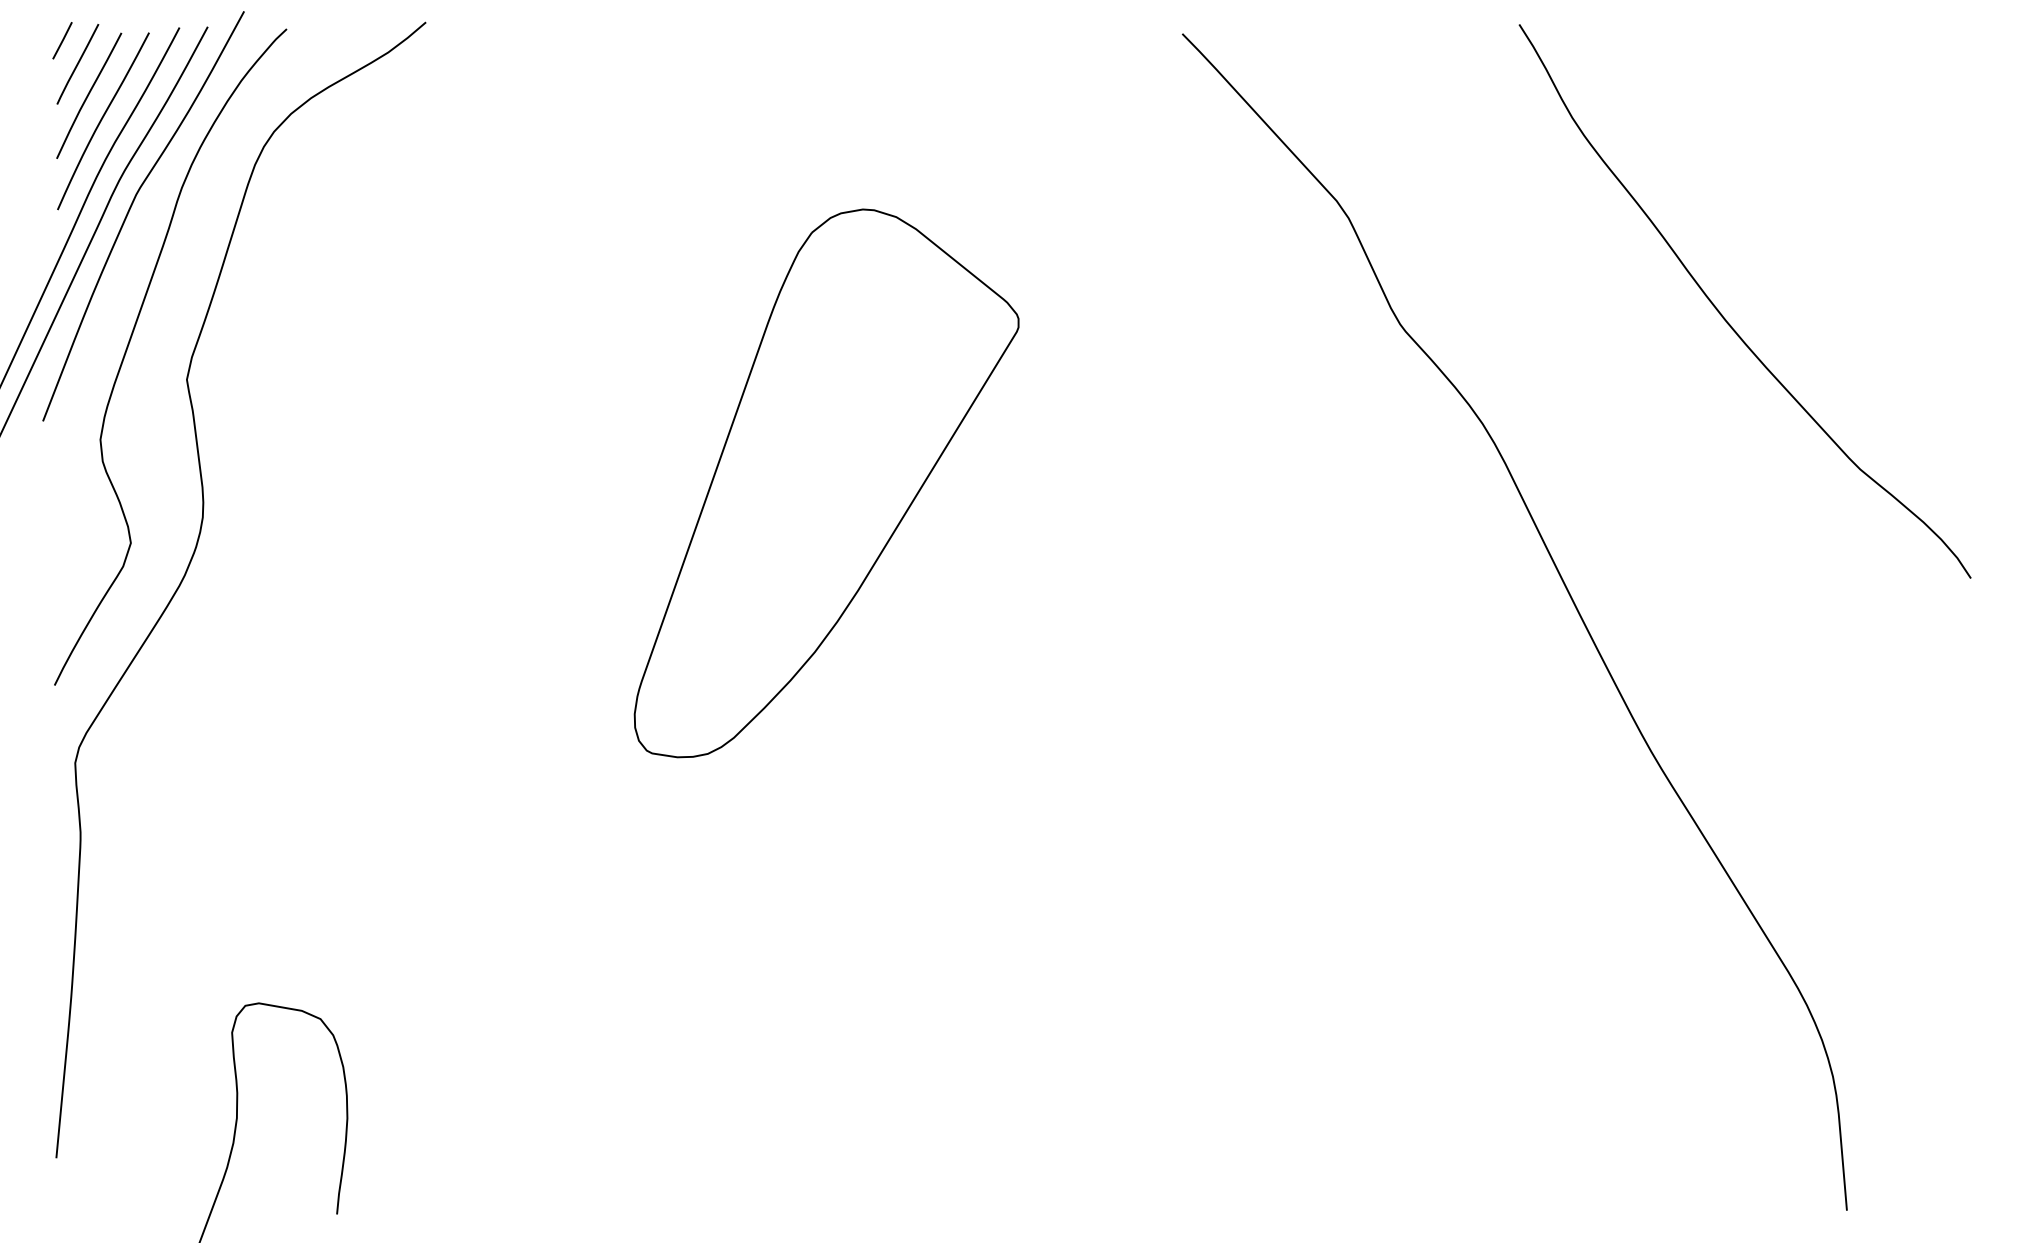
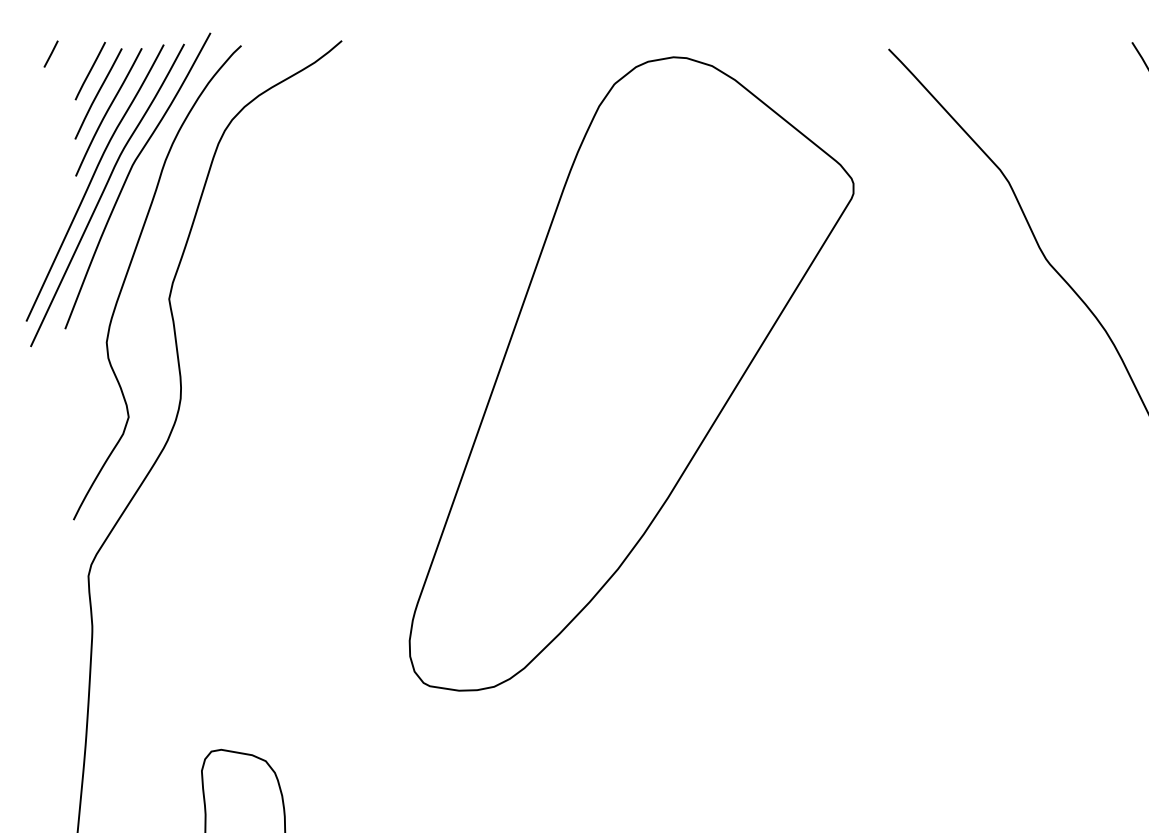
line: (62, 40) -> (51, 53), moved
part: (826, 483) -> (631, 374), size x1.6

